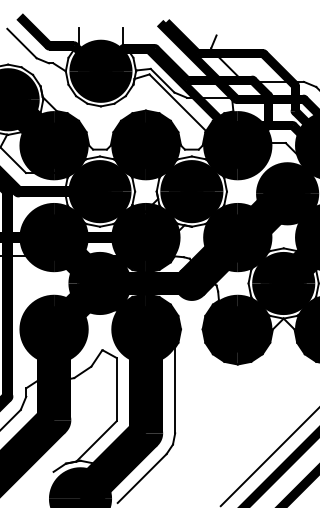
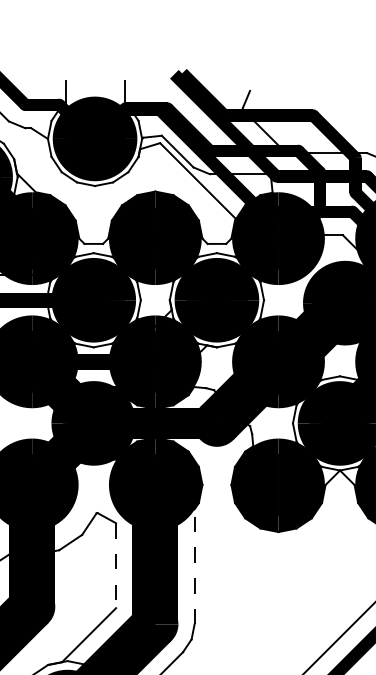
line: (116, 389) -> (115, 565), solid -> dashed
line: (175, 390) -> (194, 566), solid -> dashed

